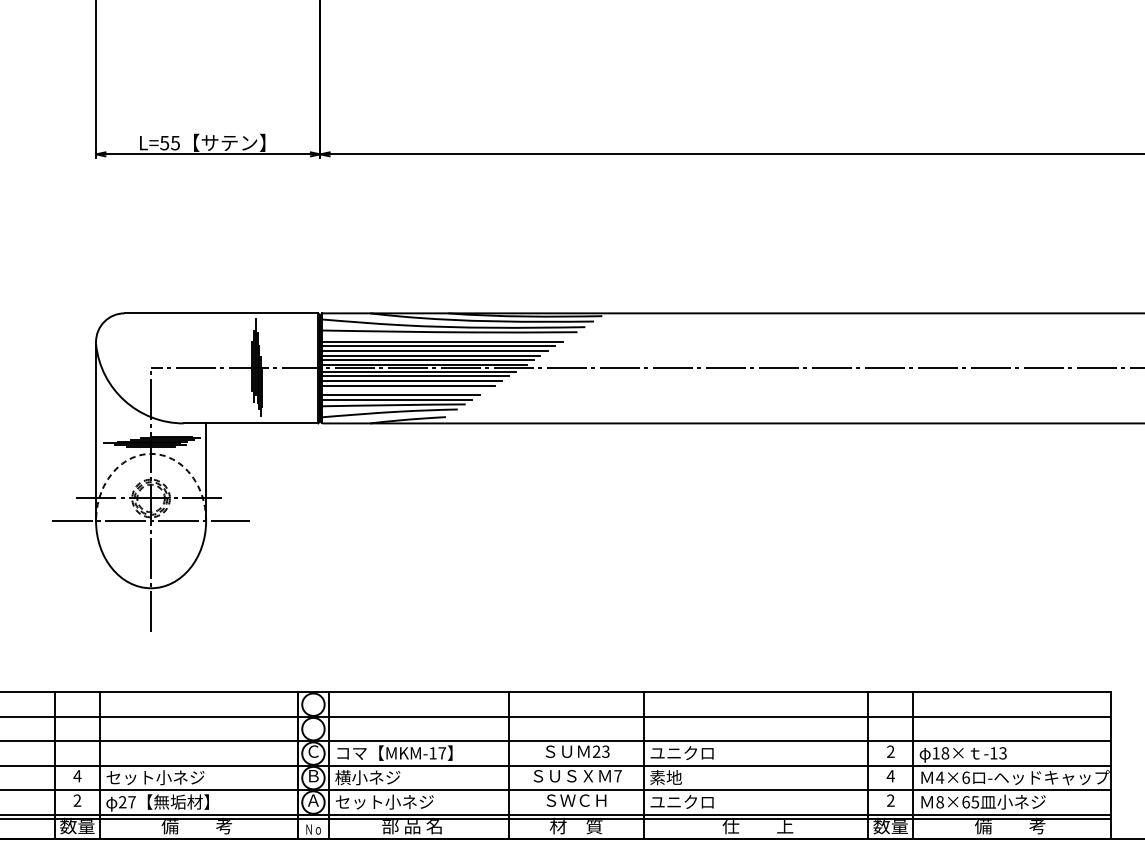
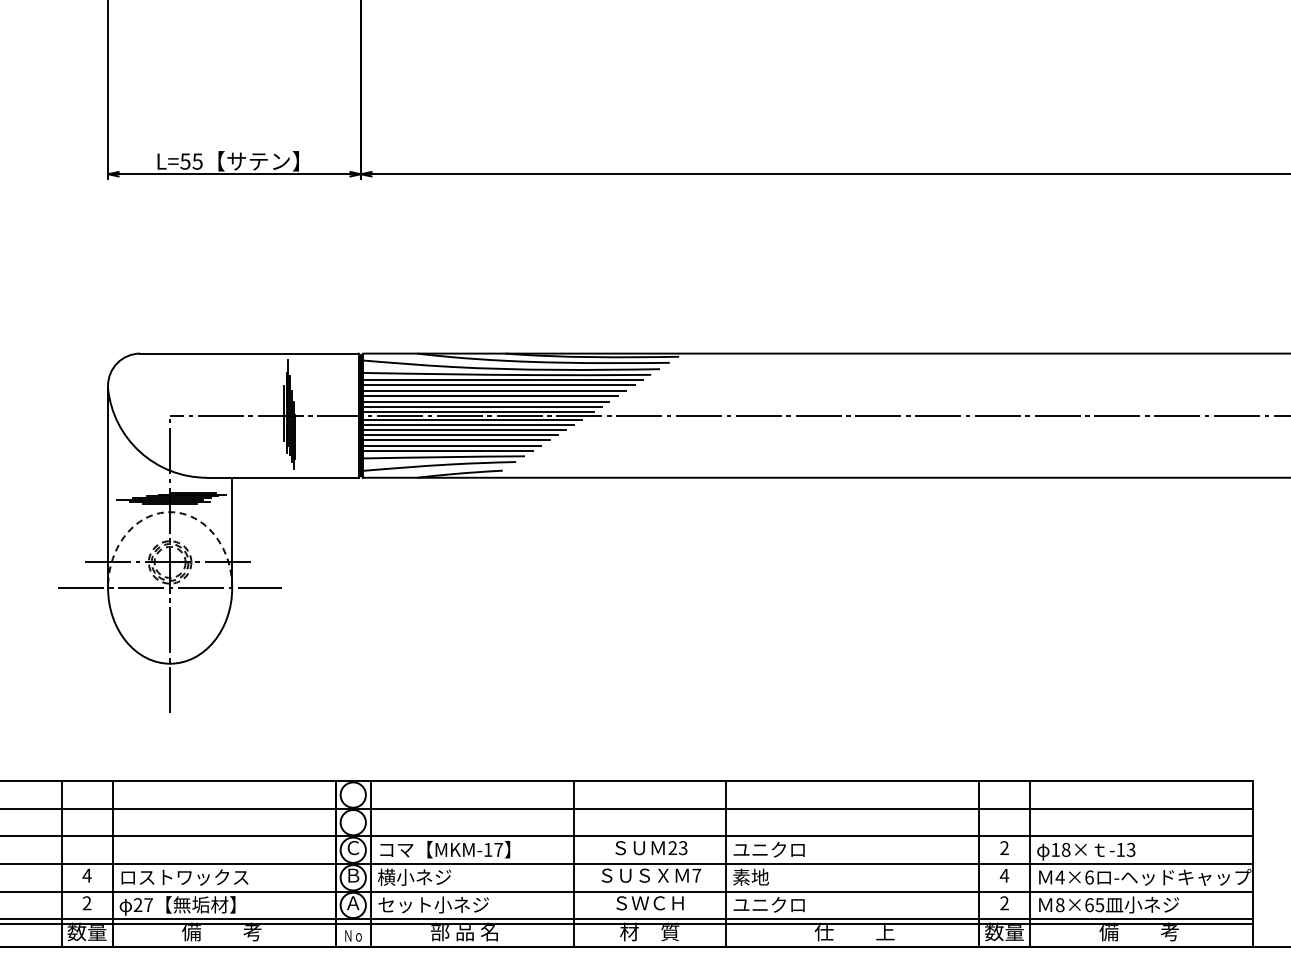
line: (444, 337) -> (501, 380), added
line: (403, 390) -> (454, 440), added
text: (163, 776) -> (184, 876), セット小ネジ -> ロストワックス

